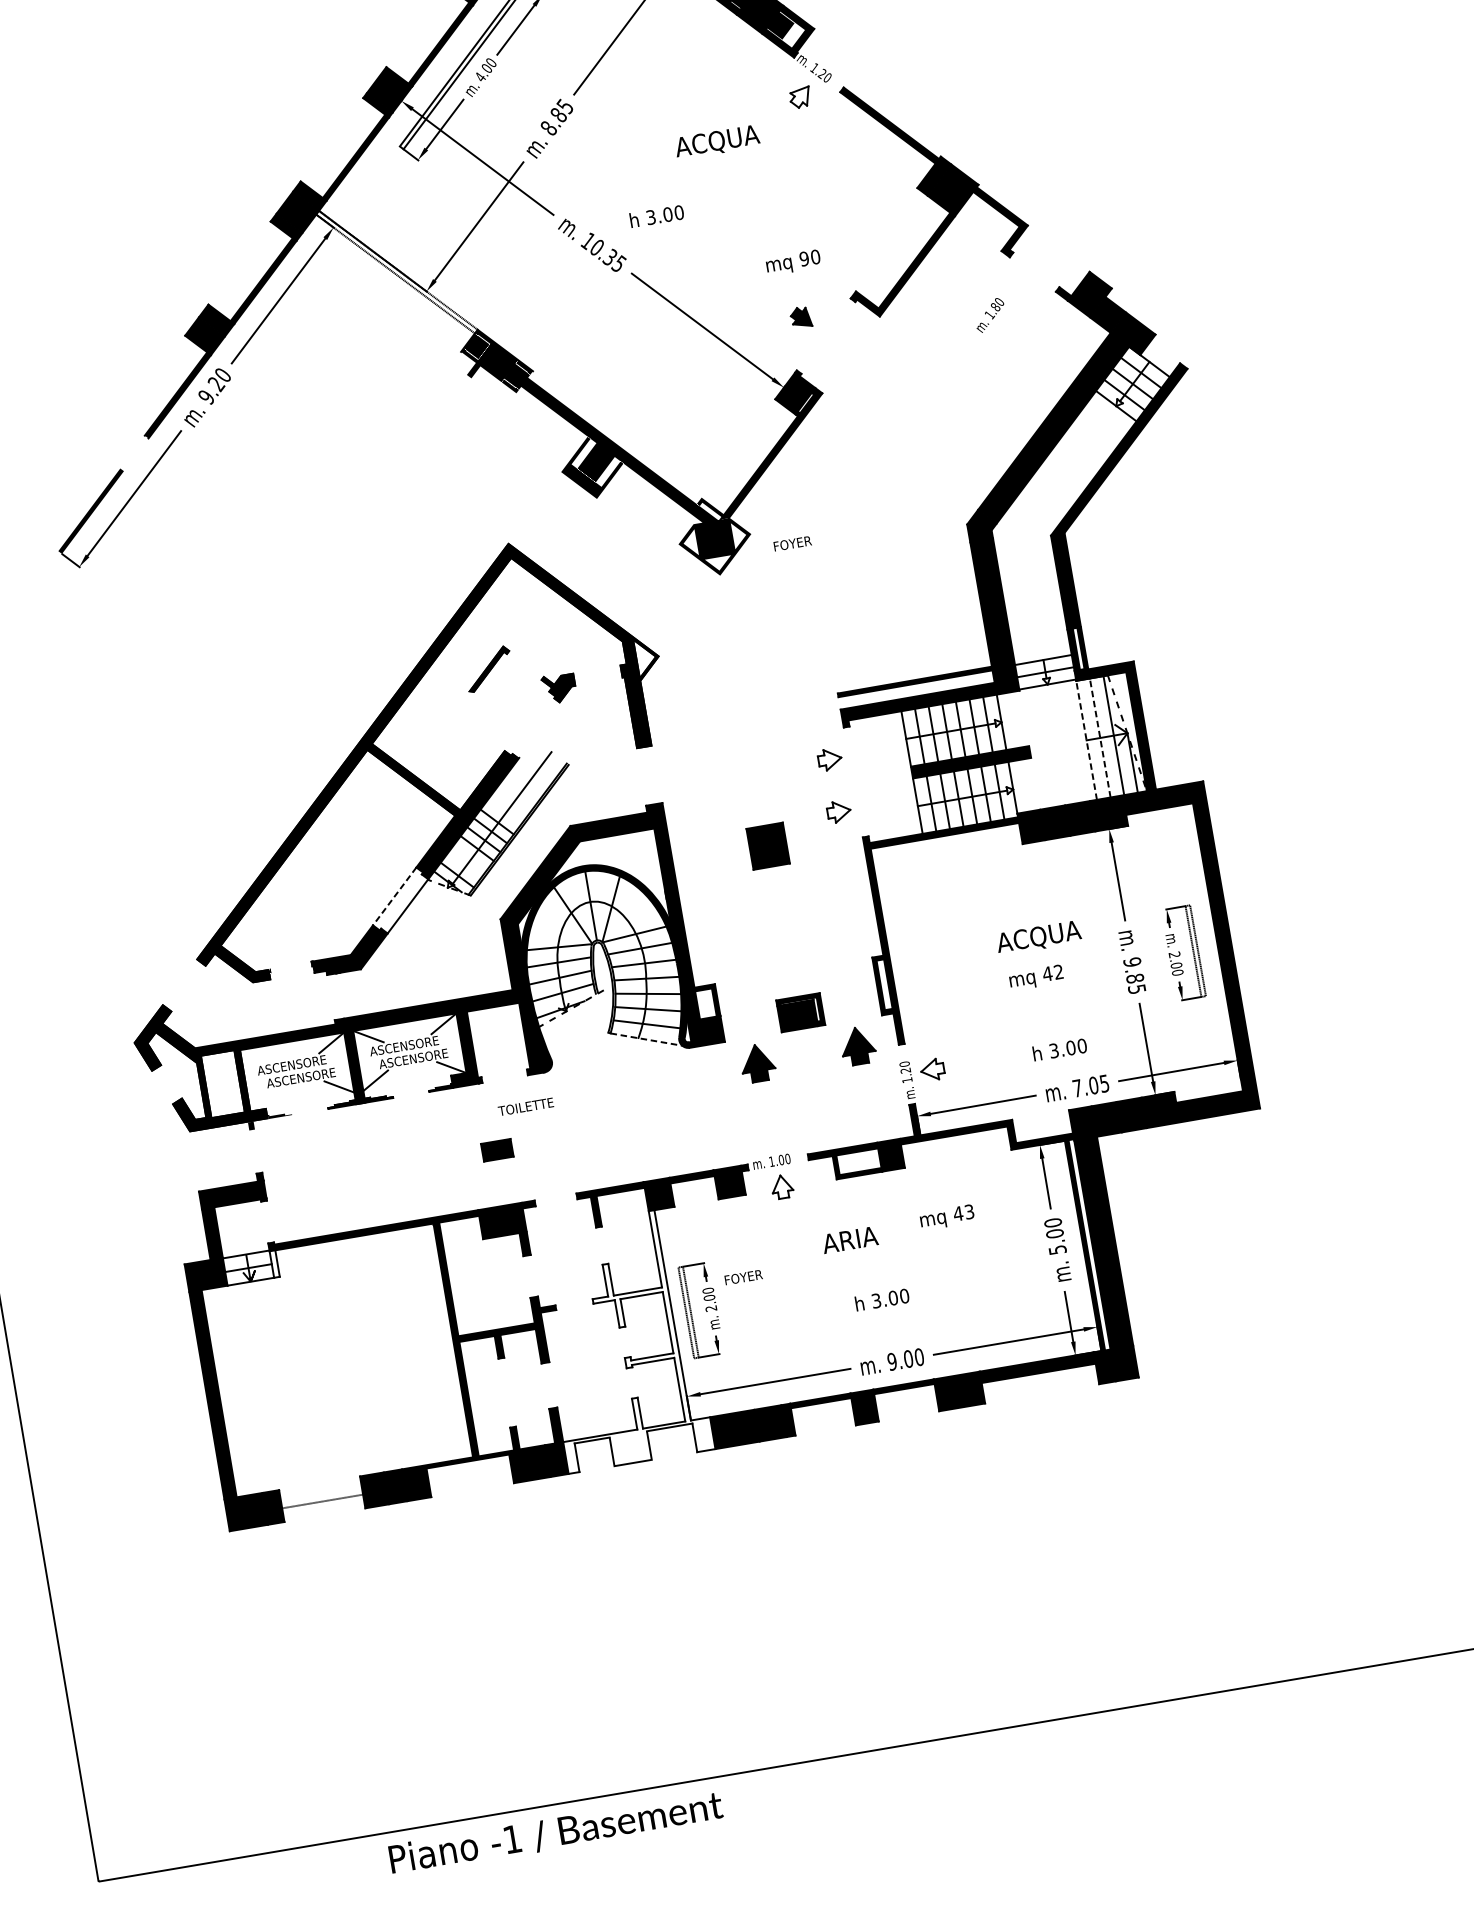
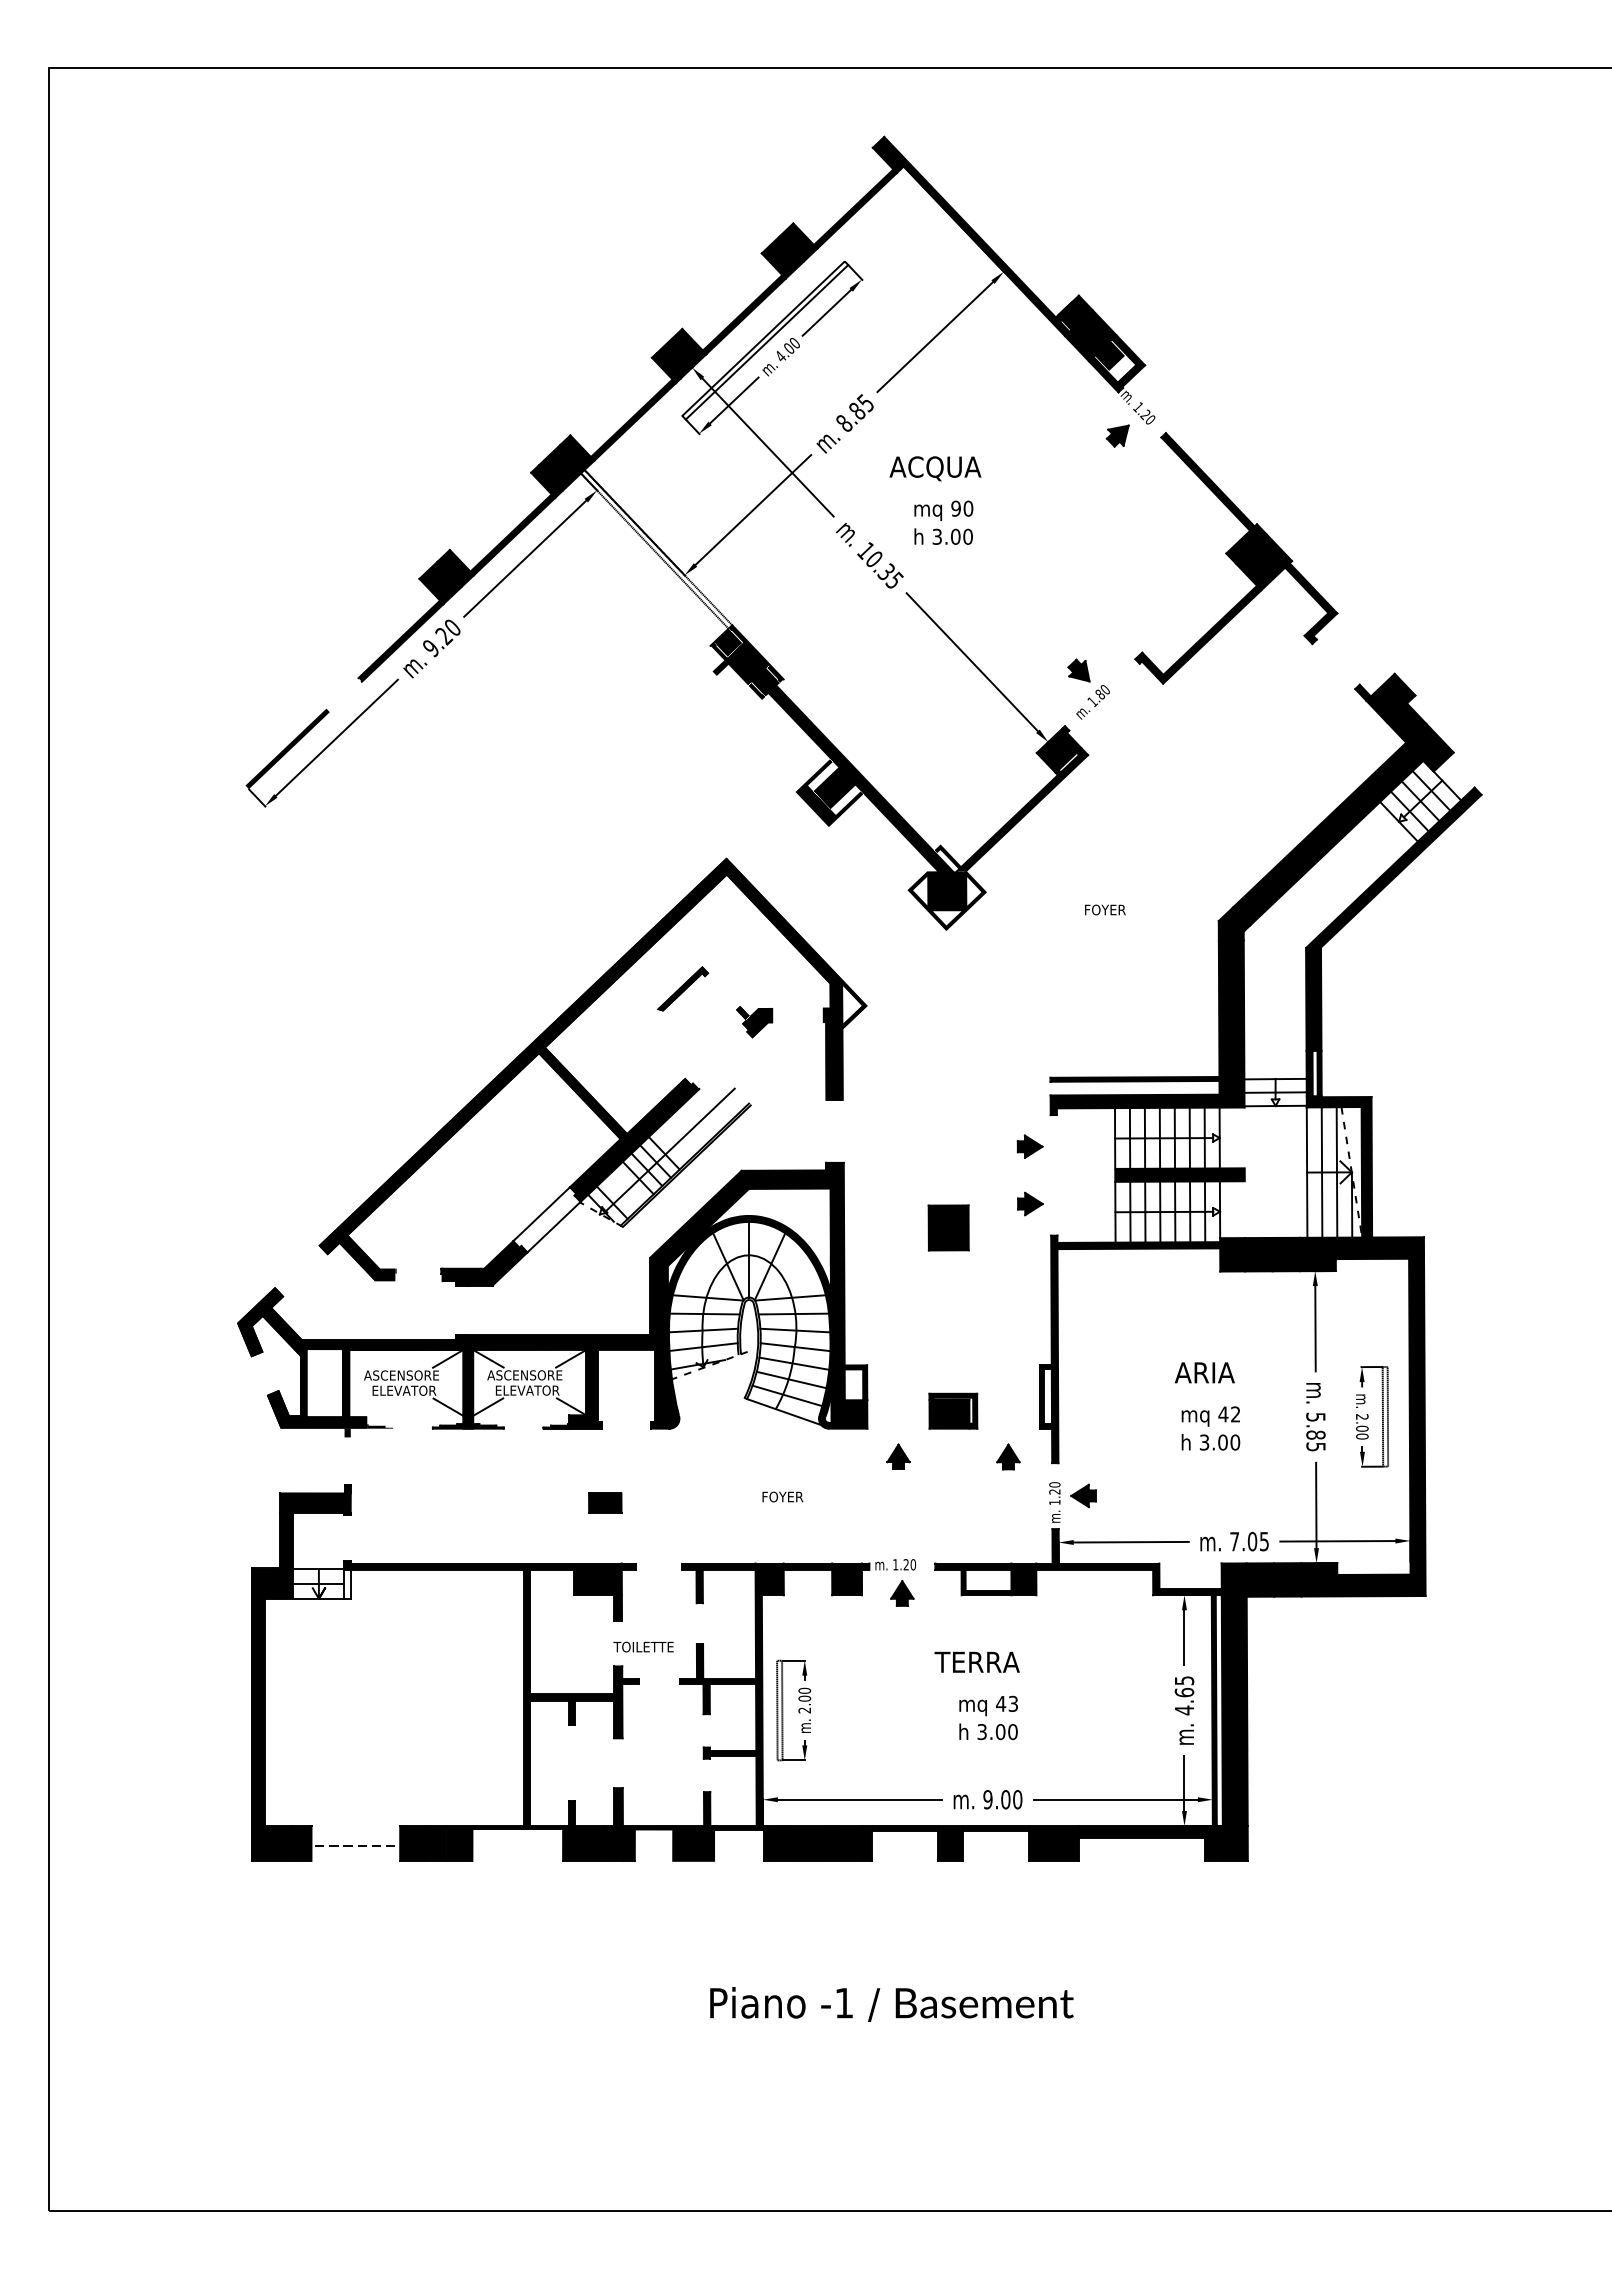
fill: (799, 97) -> (1117, 435), added
text: (717, 142) -> (935, 468), moved
text: (793, 262) -> (943, 510), moved
text: (989, 315) -> (1092, 702), moved
text: (792, 543) -> (1105, 909), moved
line: (1100, 737) -> (1322, 1171), dashed -> solid
line: (1086, 740) -> (1307, 1172), dashed -> solid
fill: (829, 759) -> (1029, 1146), added
fill: (839, 811) -> (1030, 1203), added
line: (394, 896) -> (541, 1214), dashed -> solid
text: (1046, 936) -> (1229, 1374), ACQUA -> ARIA
text: (1131, 961) -> (1315, 1416), 9.85 -> 5.85
line: (646, 1039) -> (784, 1412), dashed -> solid
part: (858, 1045) -> (1008, 1456), size x0.62
text: (1059, 1049) -> (1210, 1442), moved
text: (413, 1058) -> (532, 1390), ASCENSORE -> ELEVATOR
part: (757, 1062) -> (898, 1456), size x0.62
fill: (932, 1069) -> (1083, 1495), added
text: (300, 1077) -> (408, 1390), ASCENSORE -> ELEVATOR
text: (525, 1106) -> (643, 1646), moved
text: (780, 1159) -> (905, 1564), 1.00 -> 1.20
fill: (782, 1186) -> (902, 1593), added
text: (947, 1217) -> (988, 1705), moved
text: (1055, 1236) -> (1184, 1695), 5.00 -> 4.65
text: (860, 1237) -> (976, 1661), ARIA -> TERRA
text: (743, 1277) -> (782, 1496), moved
fill: (620, 1339) -> (702, 1727), added
text: (555, 1833) -> (891, 2004), moved

